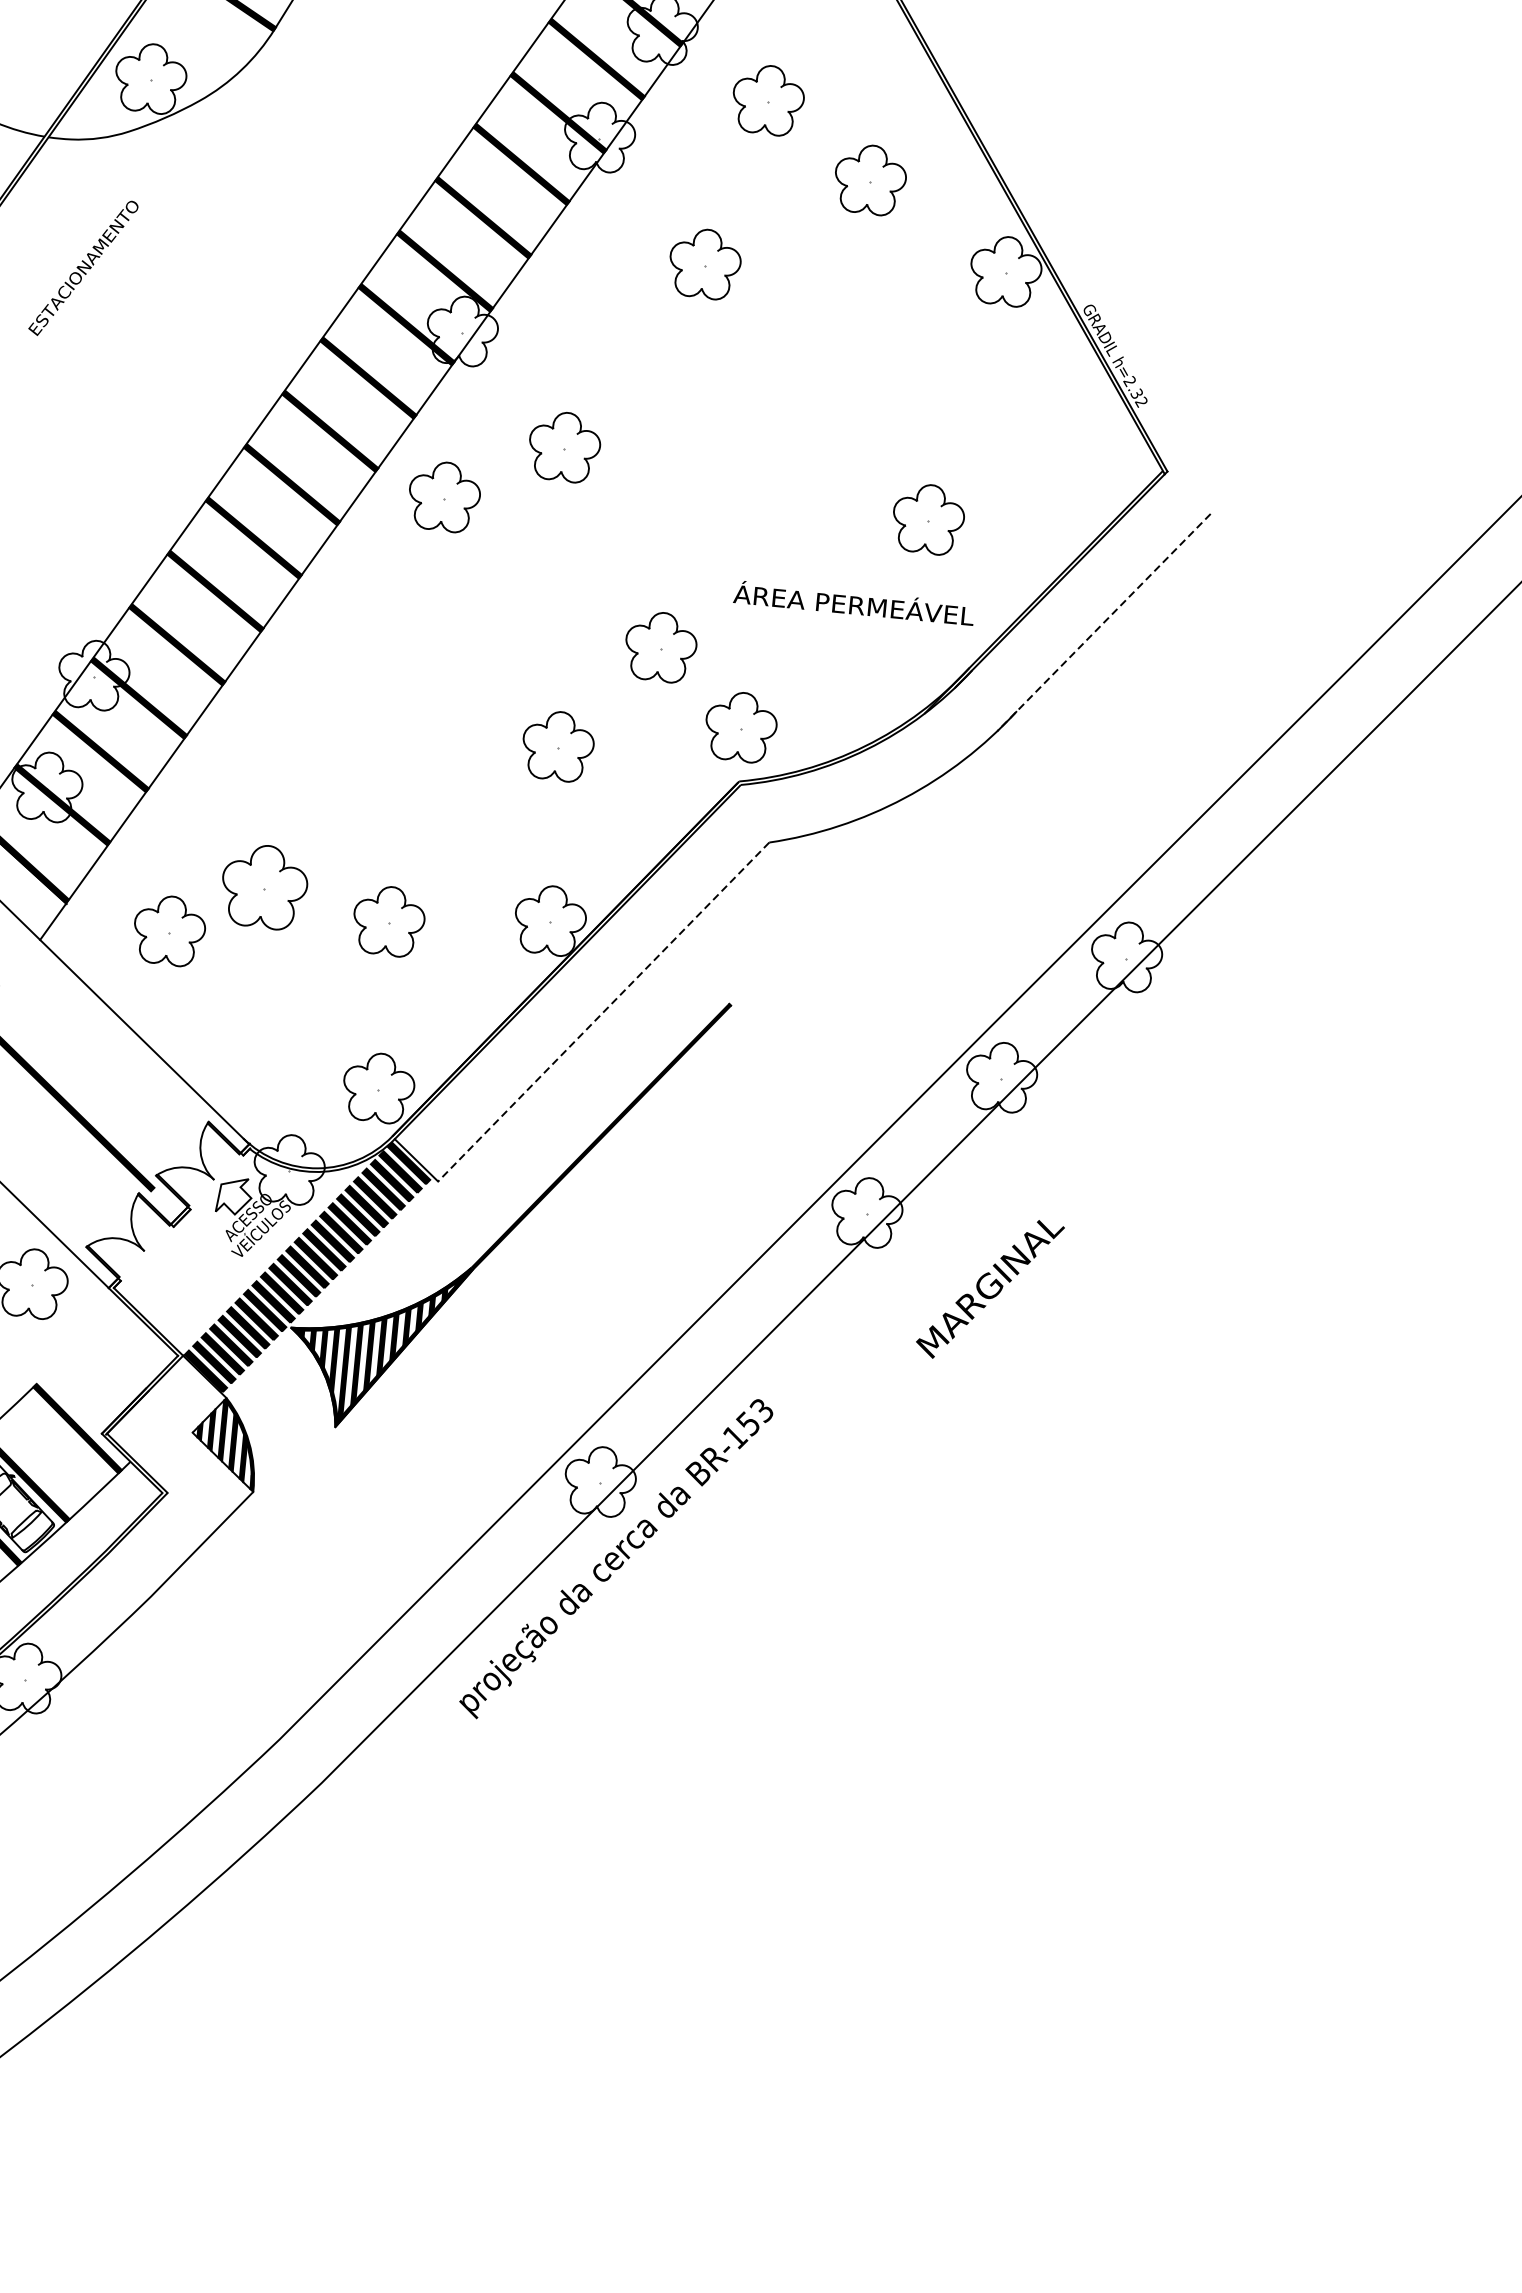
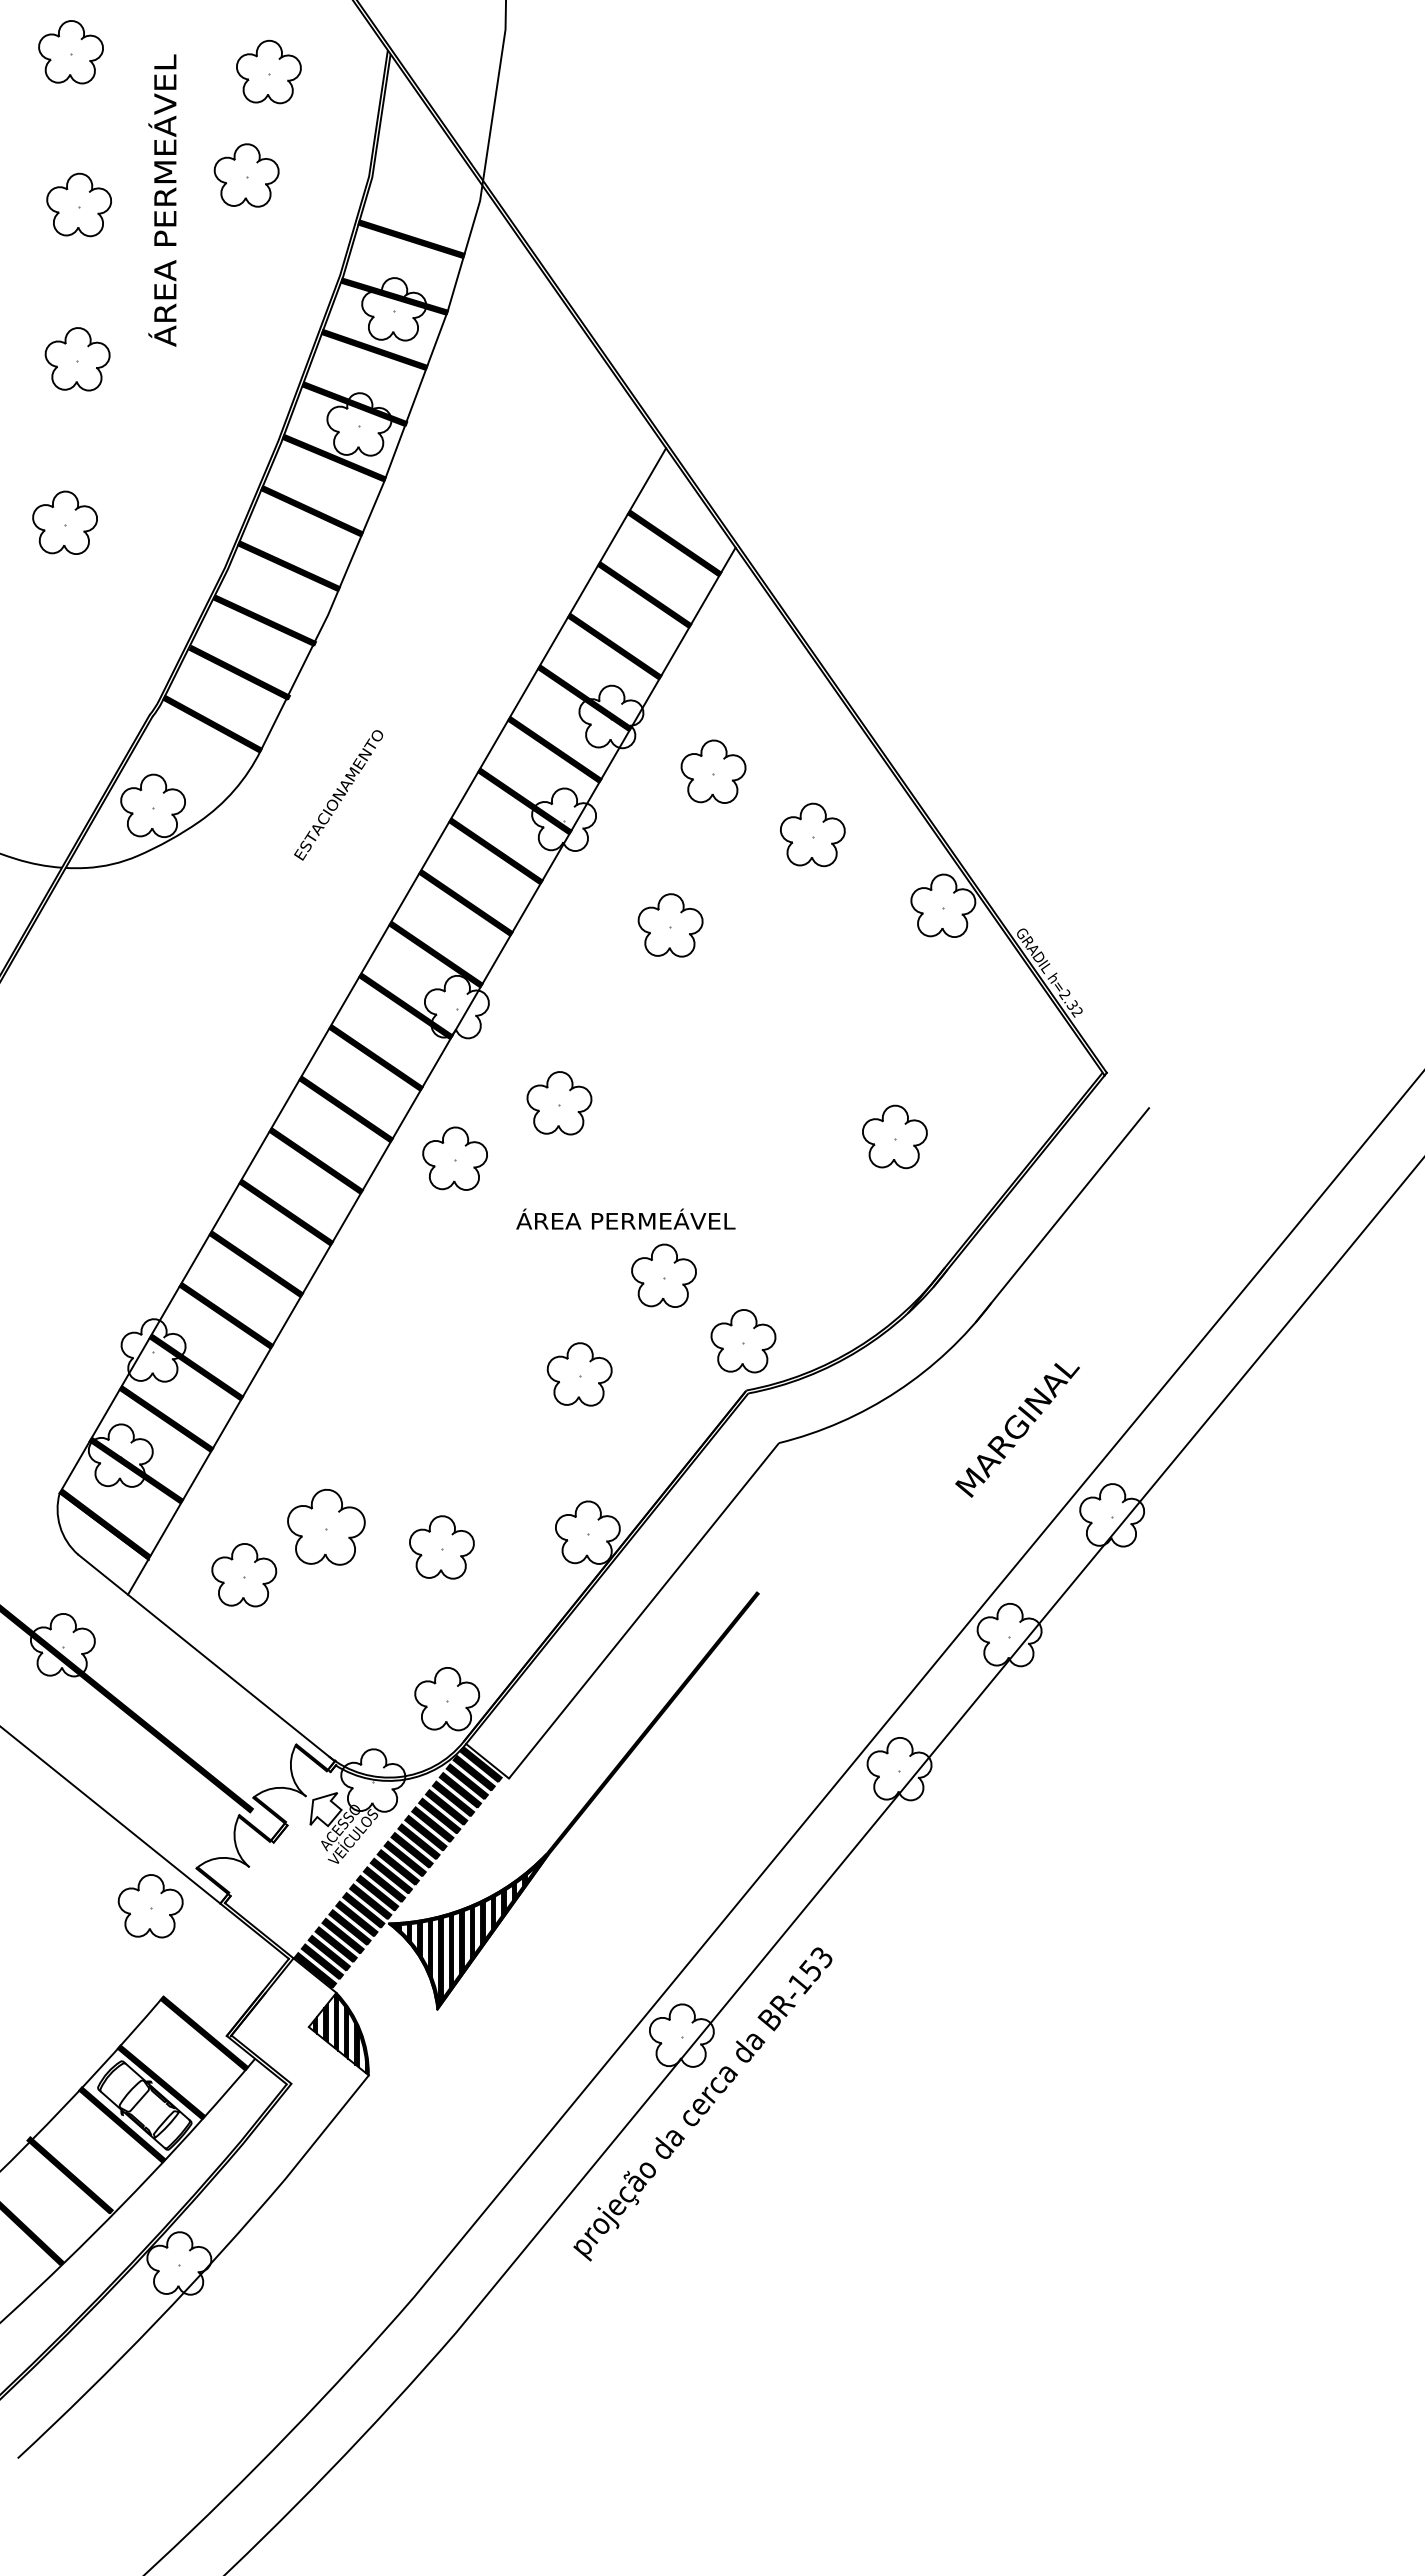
text: (83, 268) -> (338, 795), moved
text: (853, 602) -> (625, 1218), moved
line: (1103, 623) -> (1062, 1215), dashed -> solid
line: (603, 1012) -> (643, 1611), dashed -> solid
text: (989, 1289) -> (1017, 1430), moved

